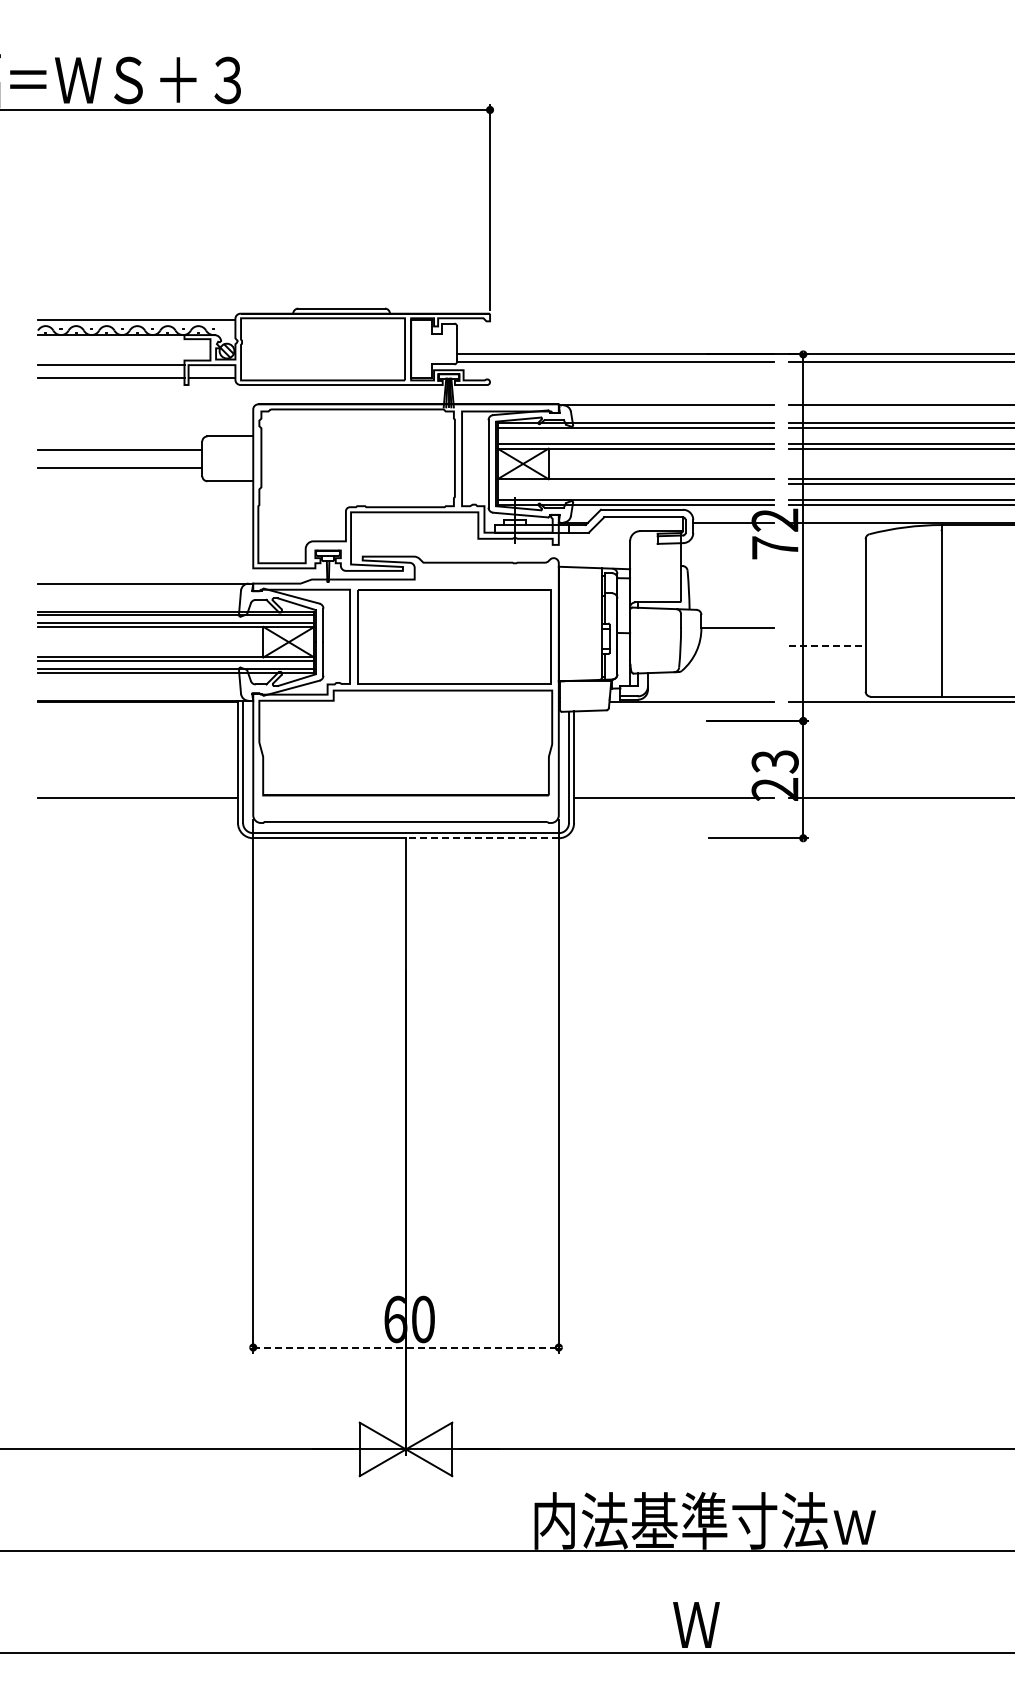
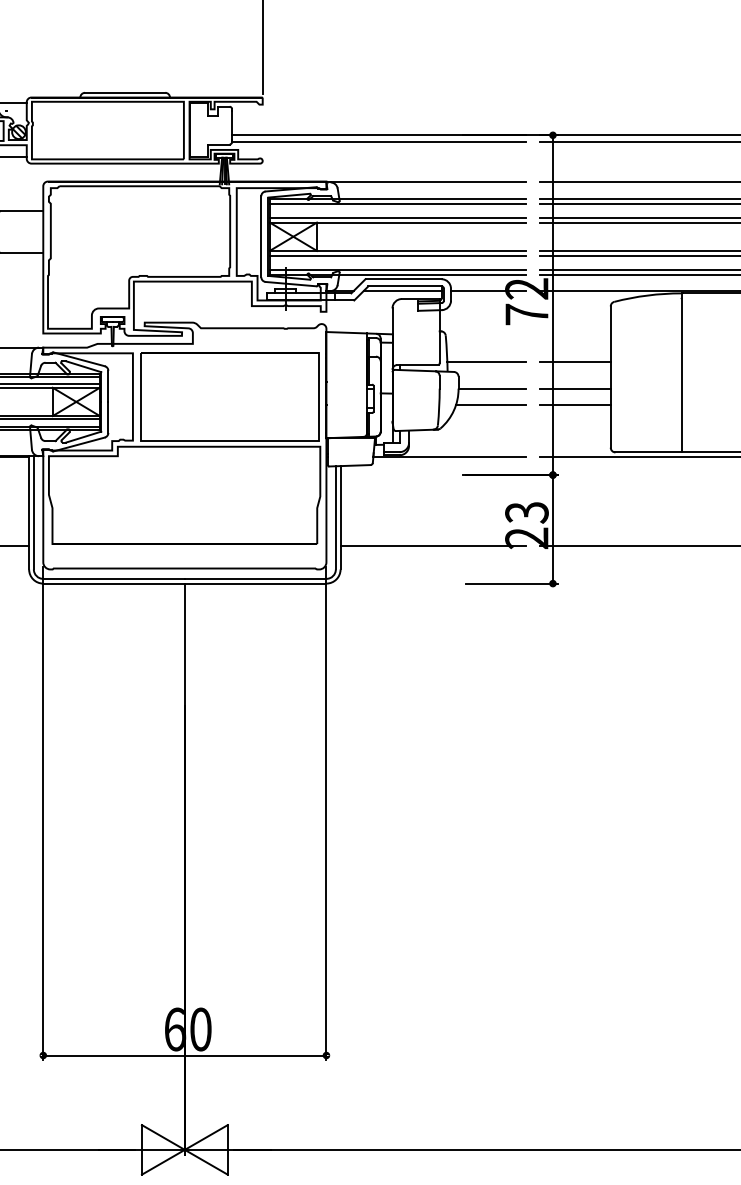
line: (635, 484) -> (397, 255), added
line: (641, 522) -> (403, 291), added
line: (731, 598) -> (486, 361), added
line: (827, 598) -> (575, 361), added
line: (827, 628) -> (575, 389), added
line: (735, 645) -> (490, 404), added
line: (827, 645) -> (575, 404), dashed -> solid
line: (481, 838) -> (254, 583), dashed -> solid
line: (406, 1347) -> (185, 1055), dashed -> solid

